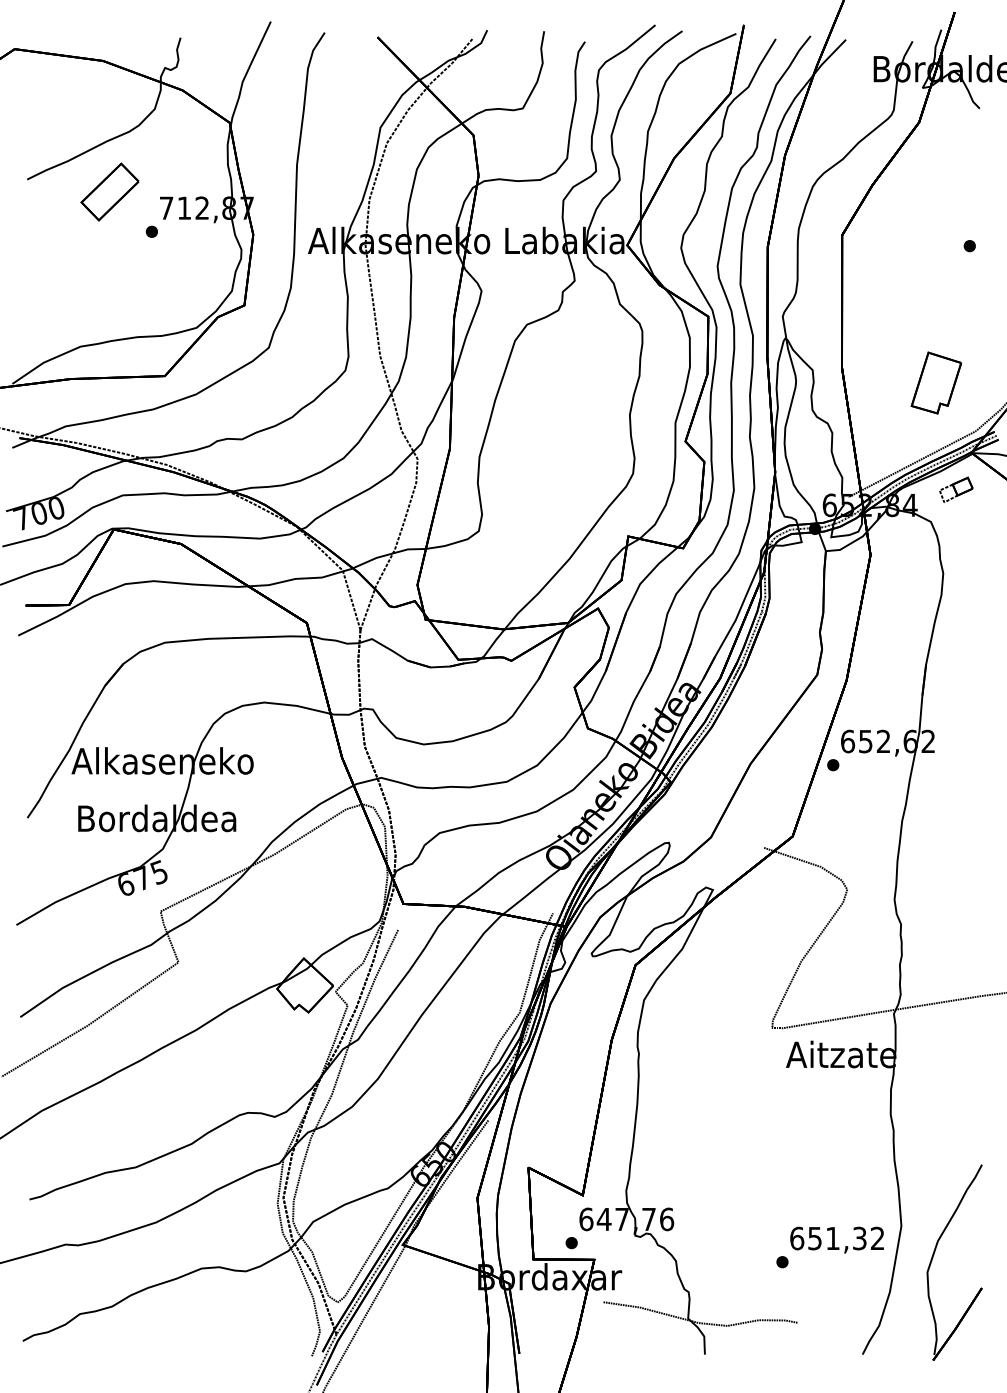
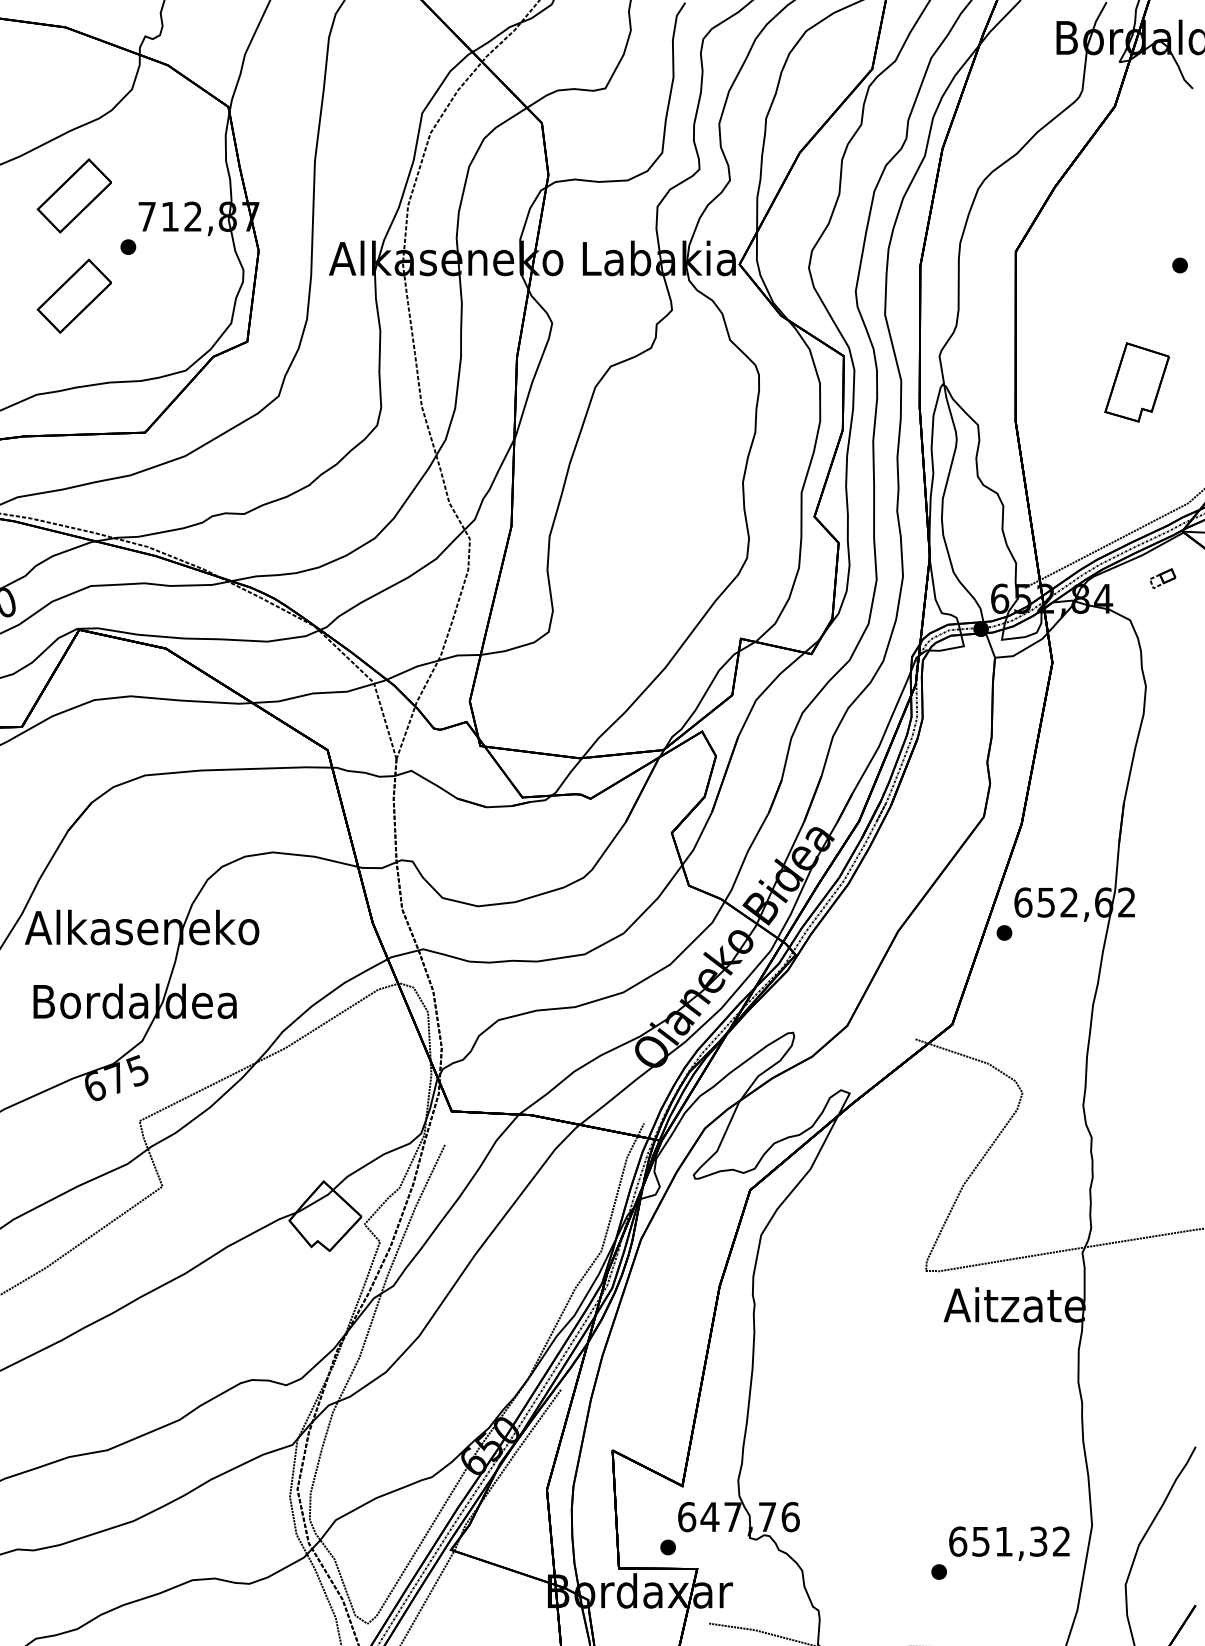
part: (109, 269) -> (73, 295), added
part: (935, 382) -> (1135, 381), moved
part: (956, 489) -> (1162, 578), size x0.6

